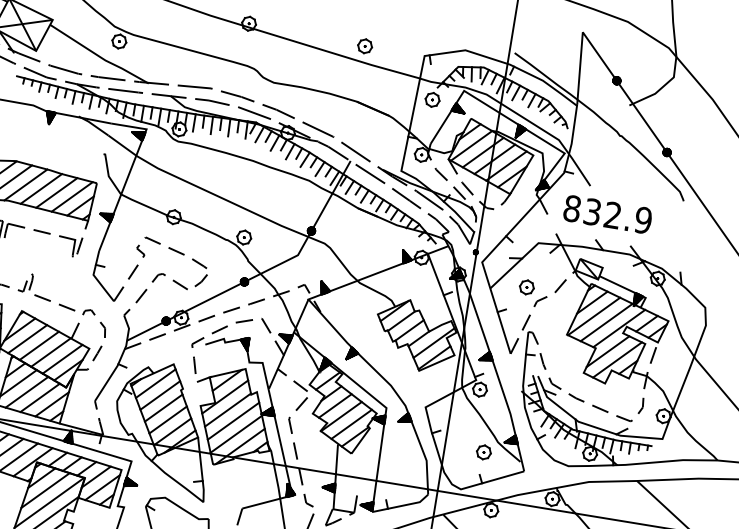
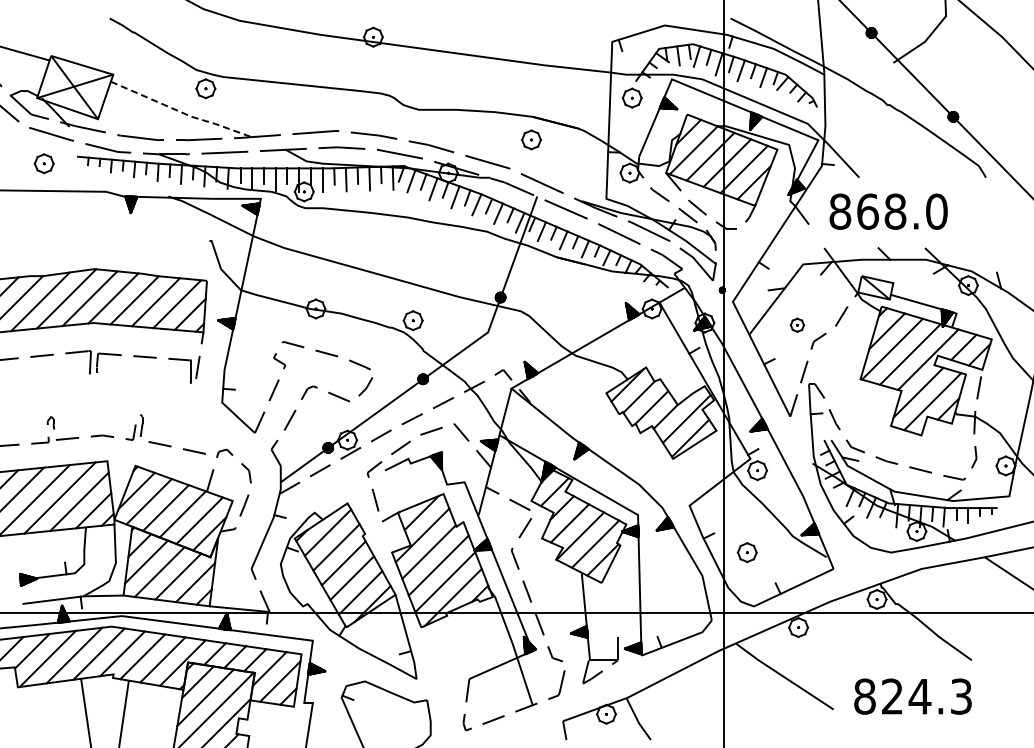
part: (365, 45) -> (531, 139), moved
line: (99, 56) -> (182, 112), solid -> dashed
text: (618, 216) -> (902, 211), 832.9 -> 868.0
part: (527, 286) -> (797, 324), size x0.7
part: (483, 452) -> (746, 552), moved

